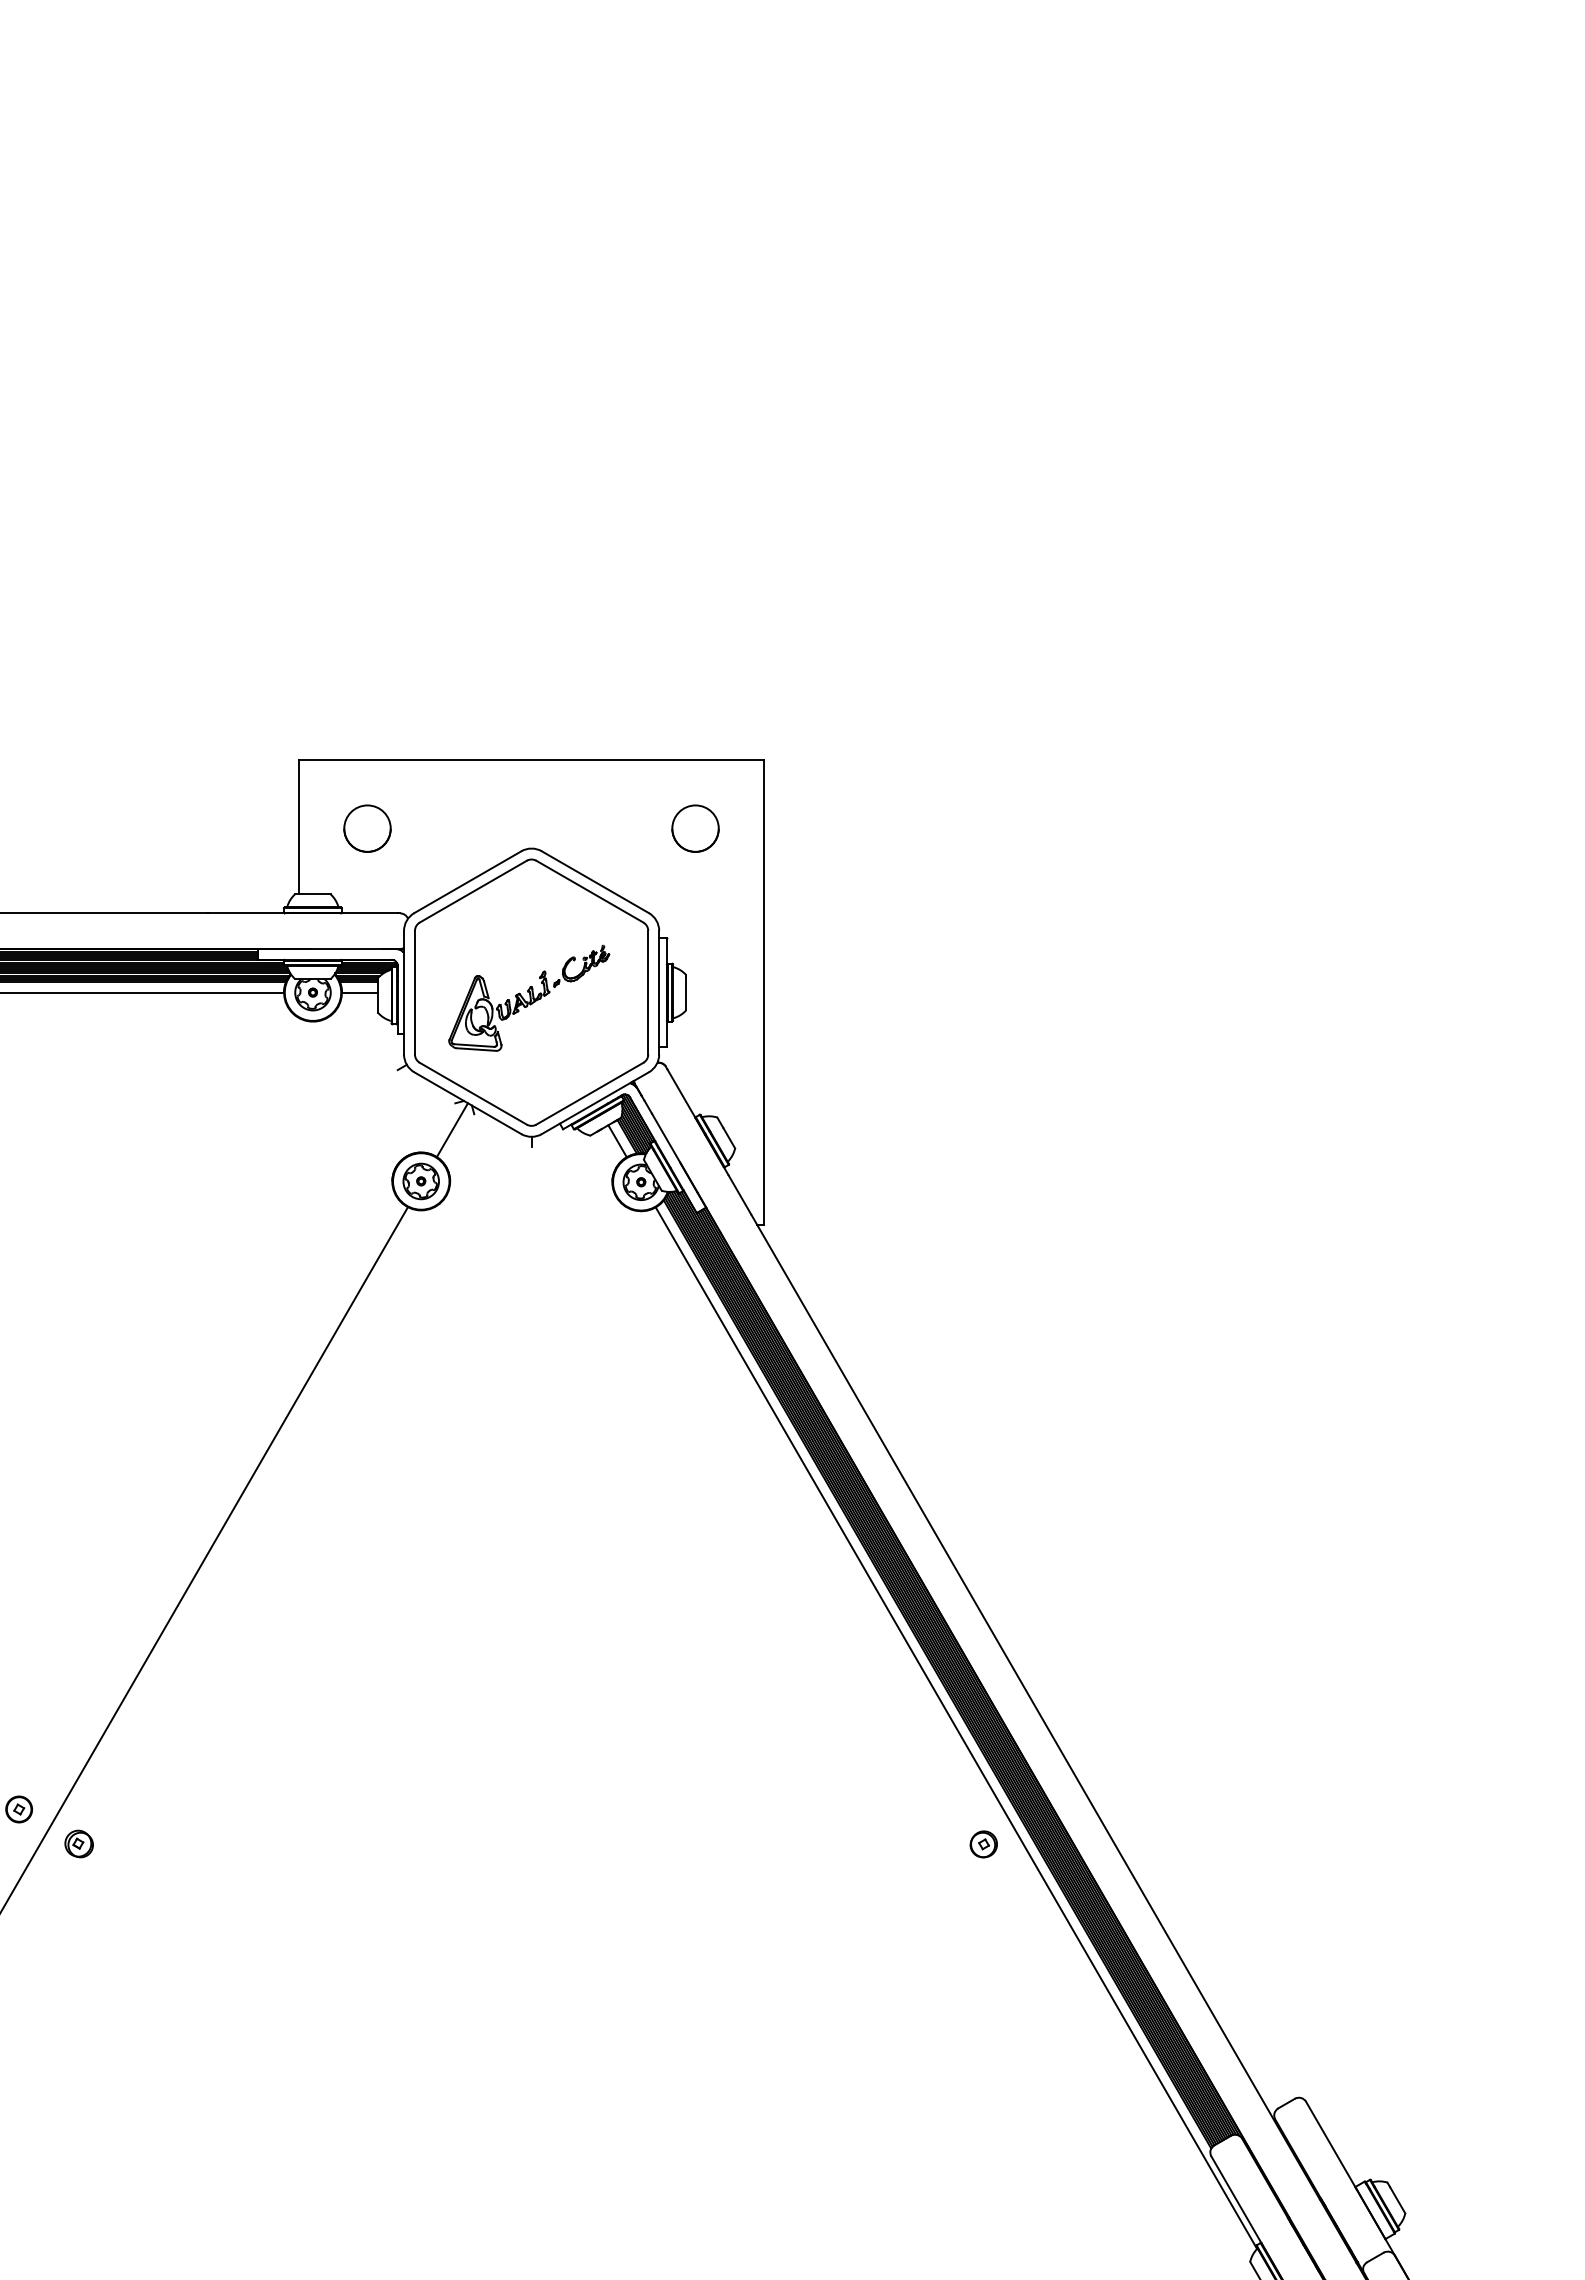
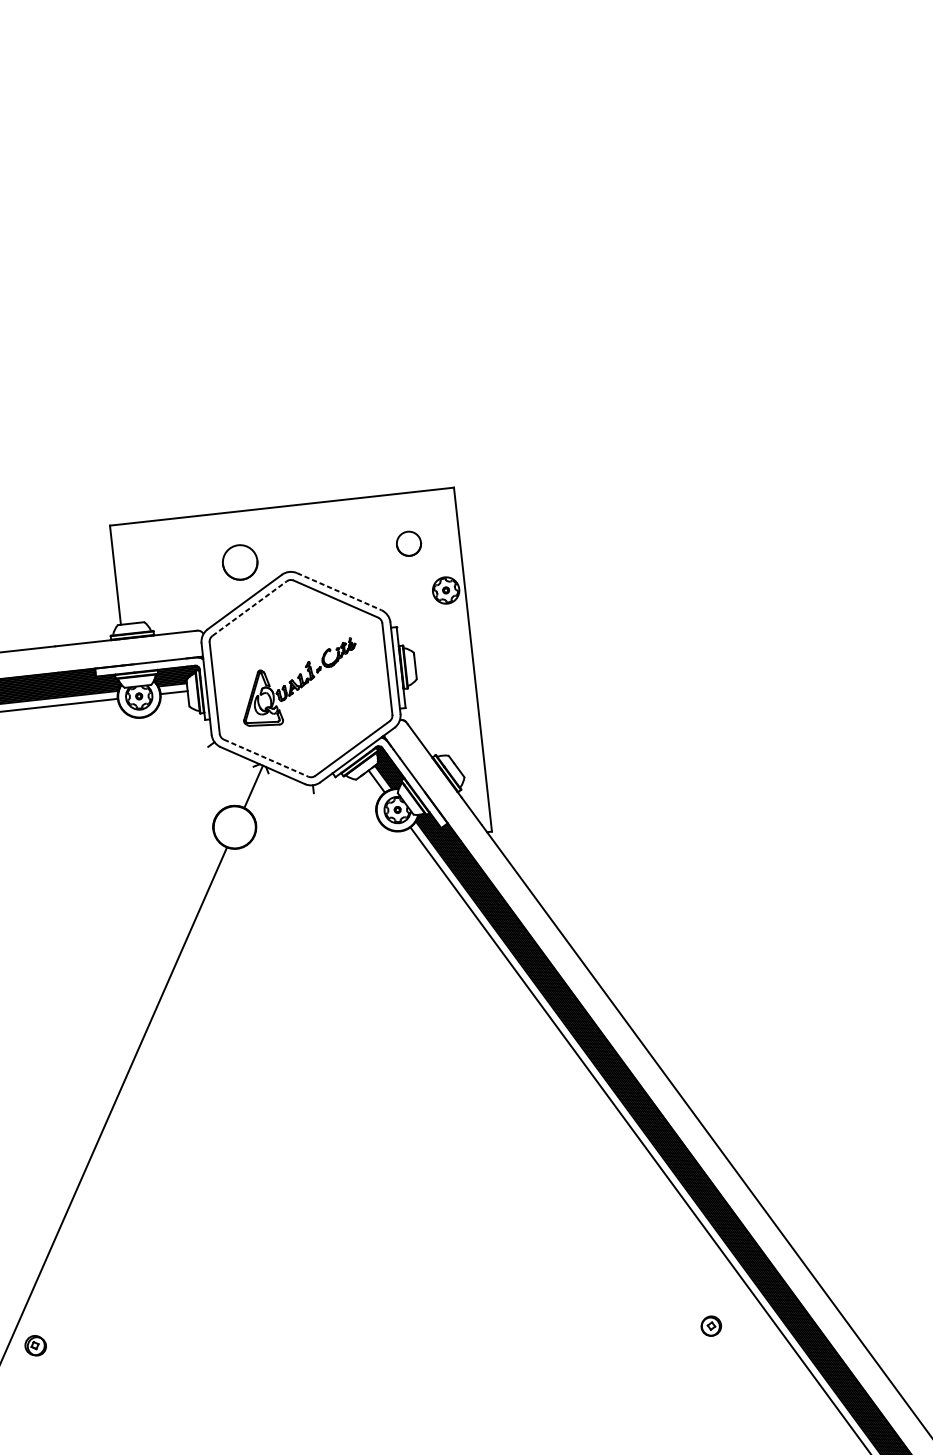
circle: (367, 828) -> (240, 562), moved
circle: (695, 828) -> (408, 543), size x0.7
line: (595, 882) -> (339, 591), solid -> dashed
line: (473, 891) -> (249, 608), solid -> dashed
line: (473, 1093) -> (266, 757), solid -> dashed
part: (420, 1181) -> (445, 590), moved
part: (983, 1844) -> (711, 1326), moved

